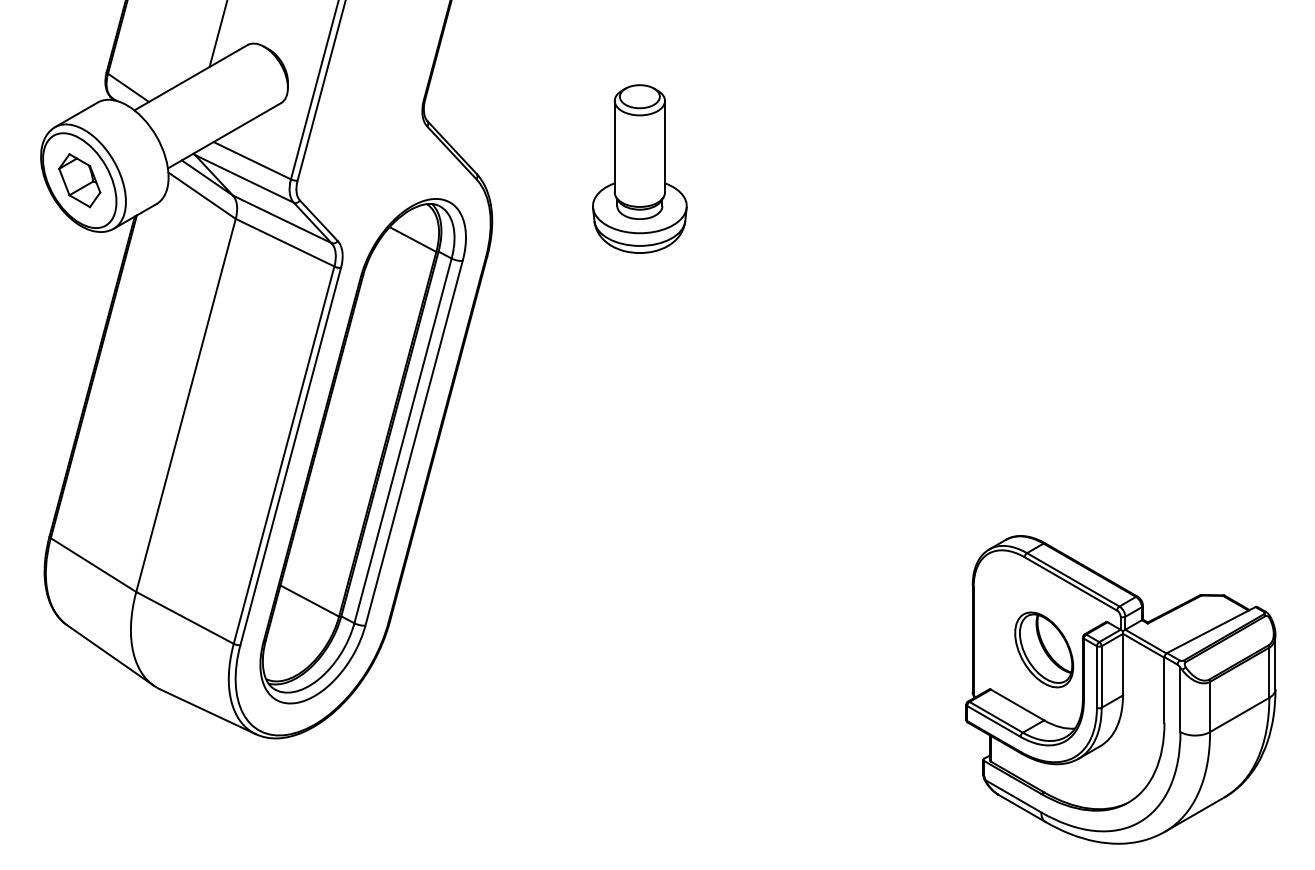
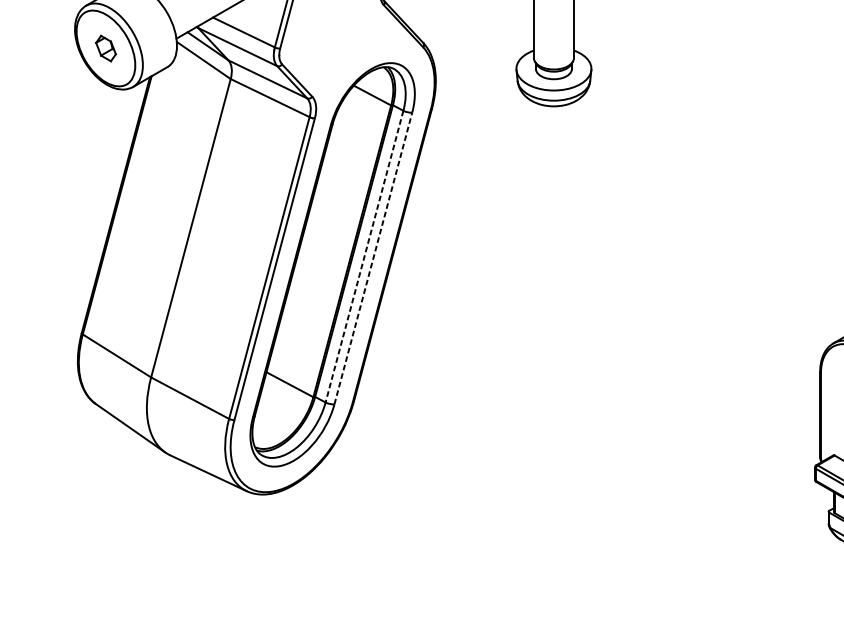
part: (79, 180) -> (105, 48), size x0.6
line: (403, 440) -> (364, 256), solid -> dashed
line: (414, 443) -> (373, 258), solid -> dashed

